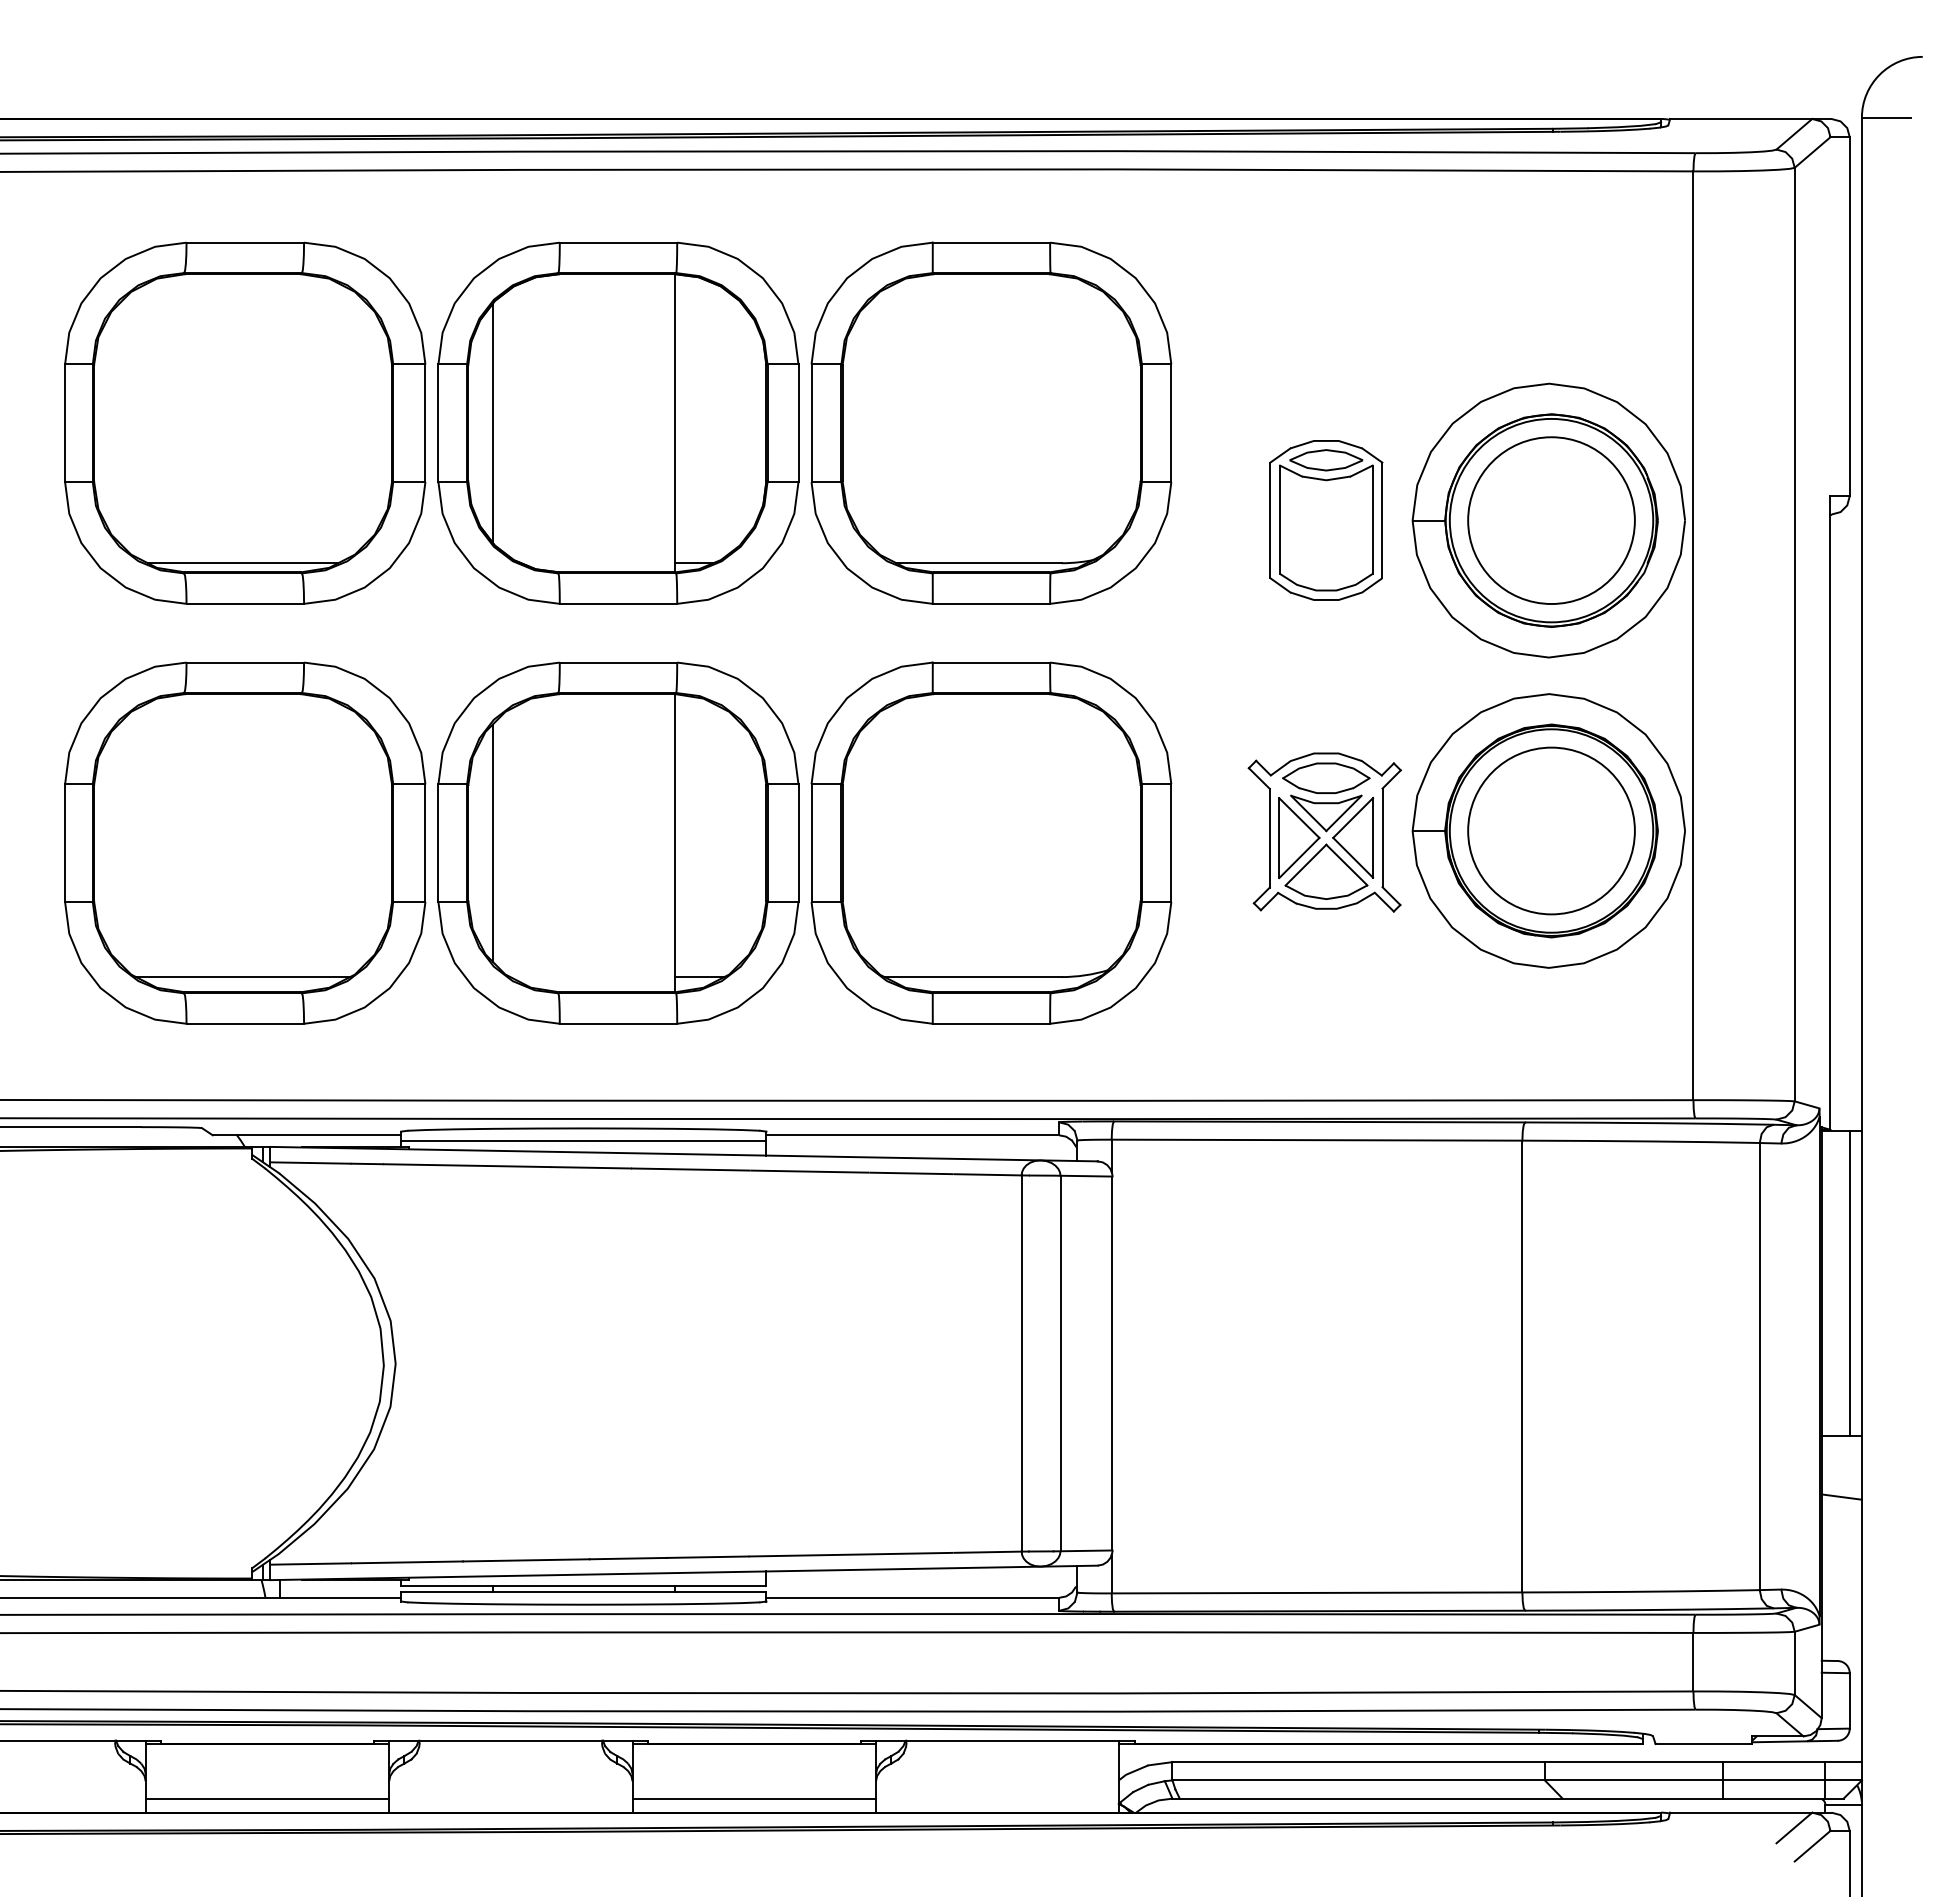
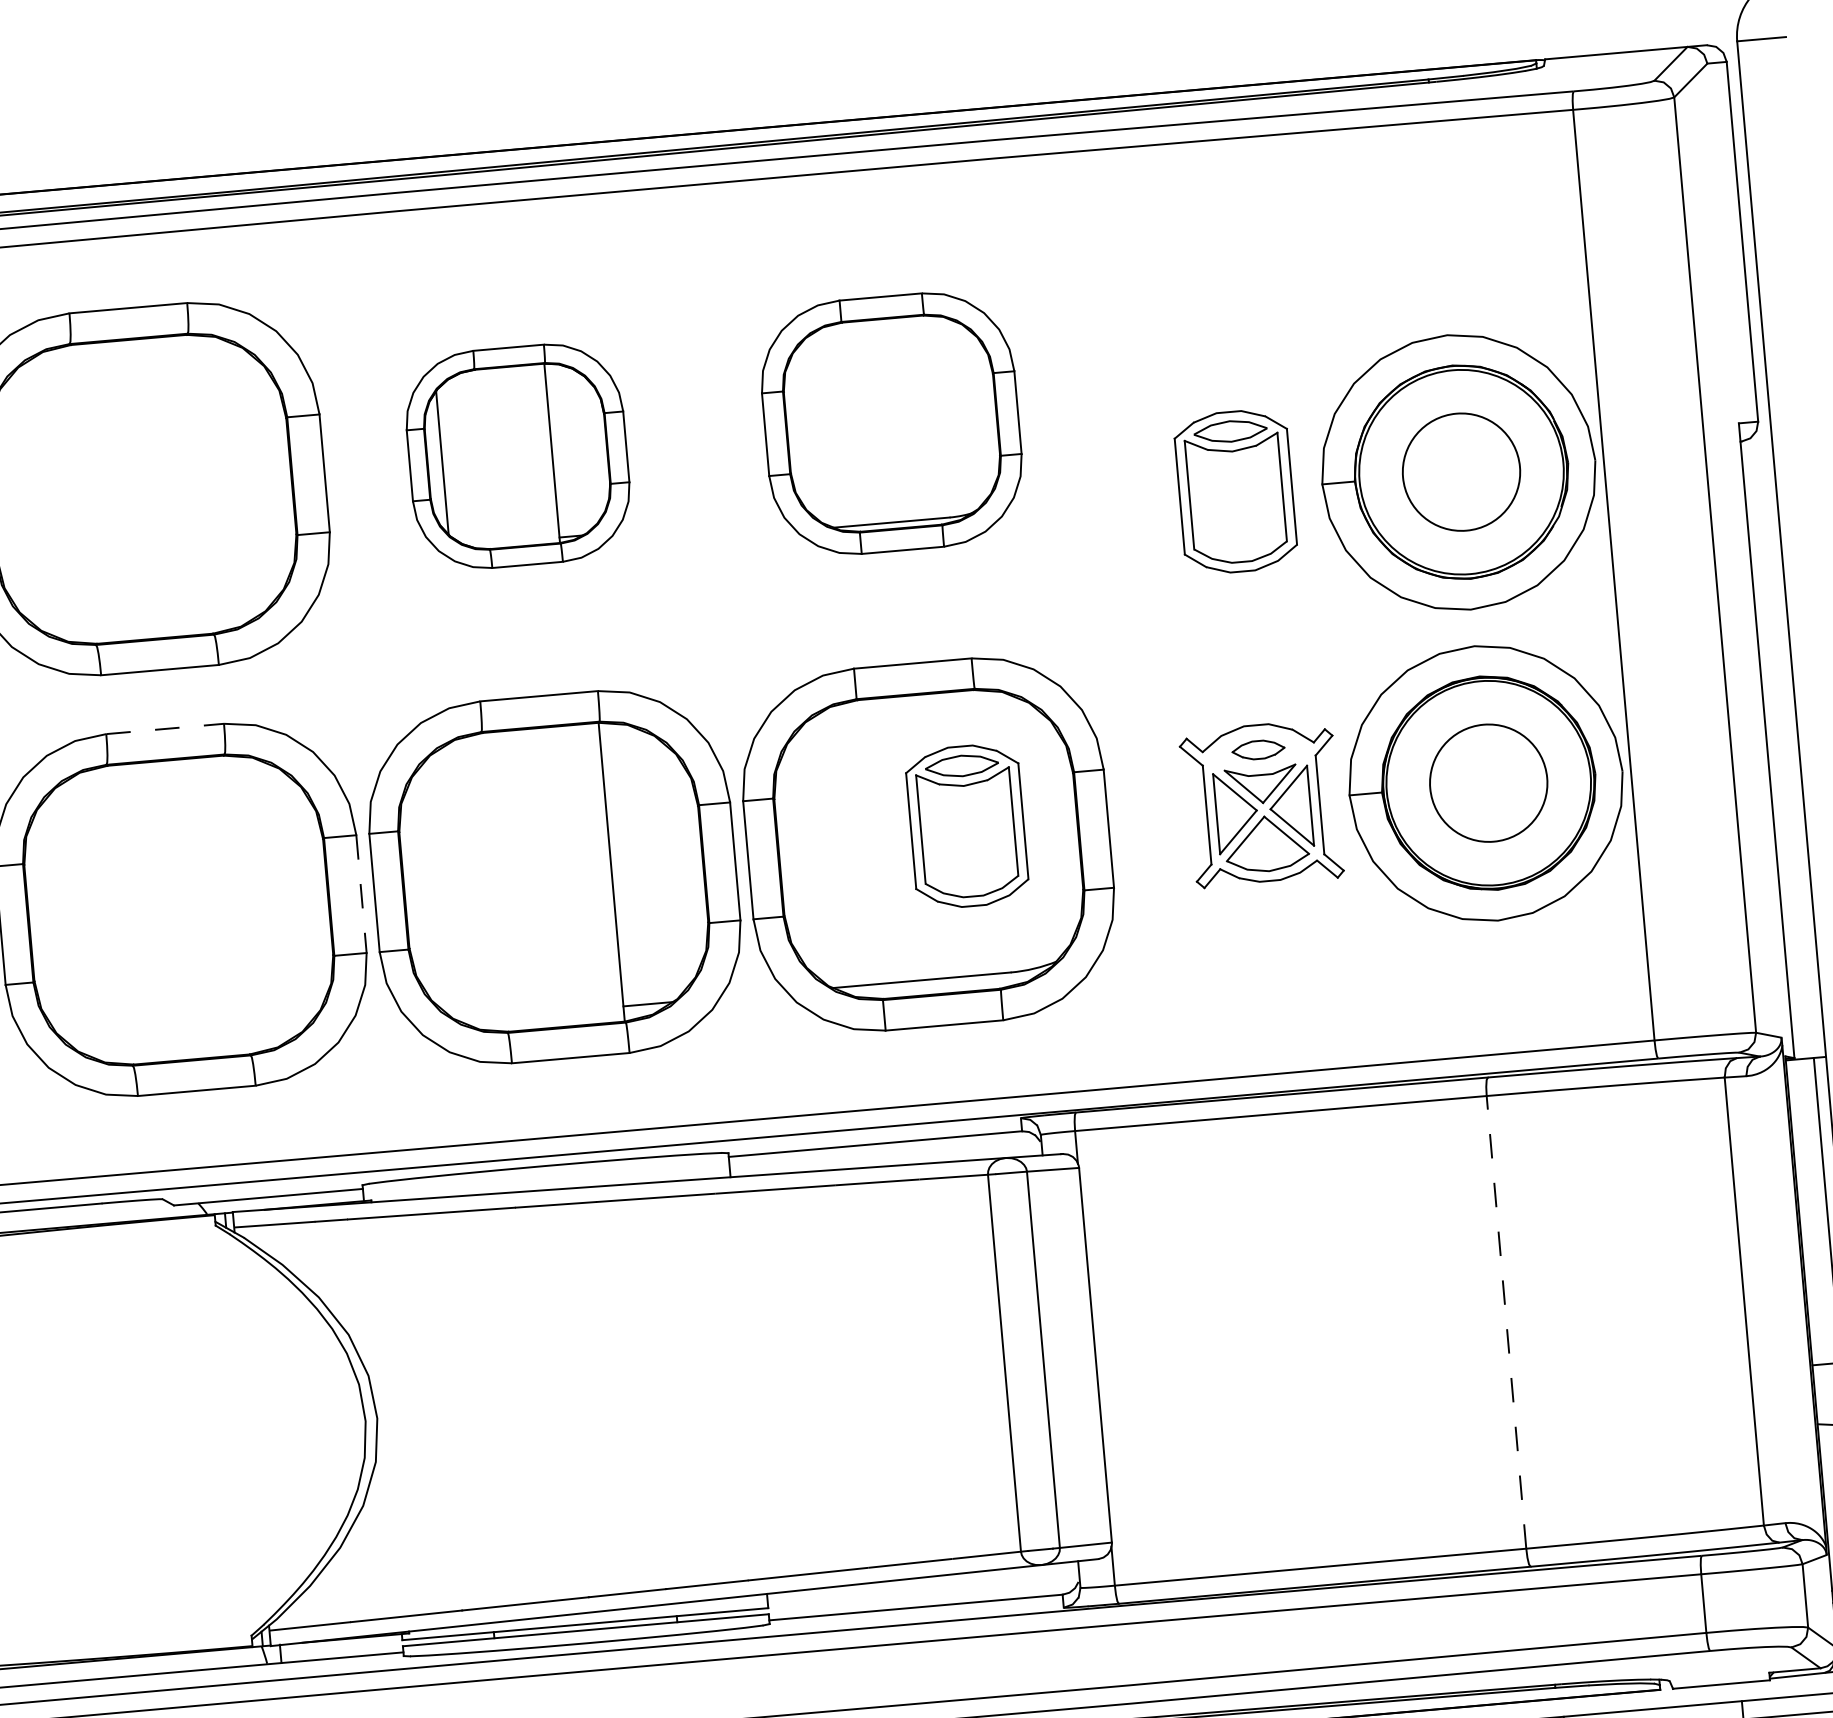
part: (618, 422) -> (518, 455), size x0.6
part: (991, 422) -> (891, 422), size x0.7
circle: (1551, 520) -> (1461, 472), size x0.7
line: (242, 563) -> (153, 629), removed
line: (245, 662) -> (165, 728), solid -> dashed
part: (1326, 777) -> (1258, 749), size x0.6
part: (1031, 828) -> (967, 826), added
circle: (1551, 830) -> (1488, 782), size x0.7
line: (492, 842) -> (428, 887), removed
line: (425, 843) -> (361, 894), solid -> dashed
line: (243, 977) -> (190, 1044), removed
line: (583, 1141) -> (546, 1179), removed
line: (1522, 1366) -> (1506, 1322), solid -> dashed

